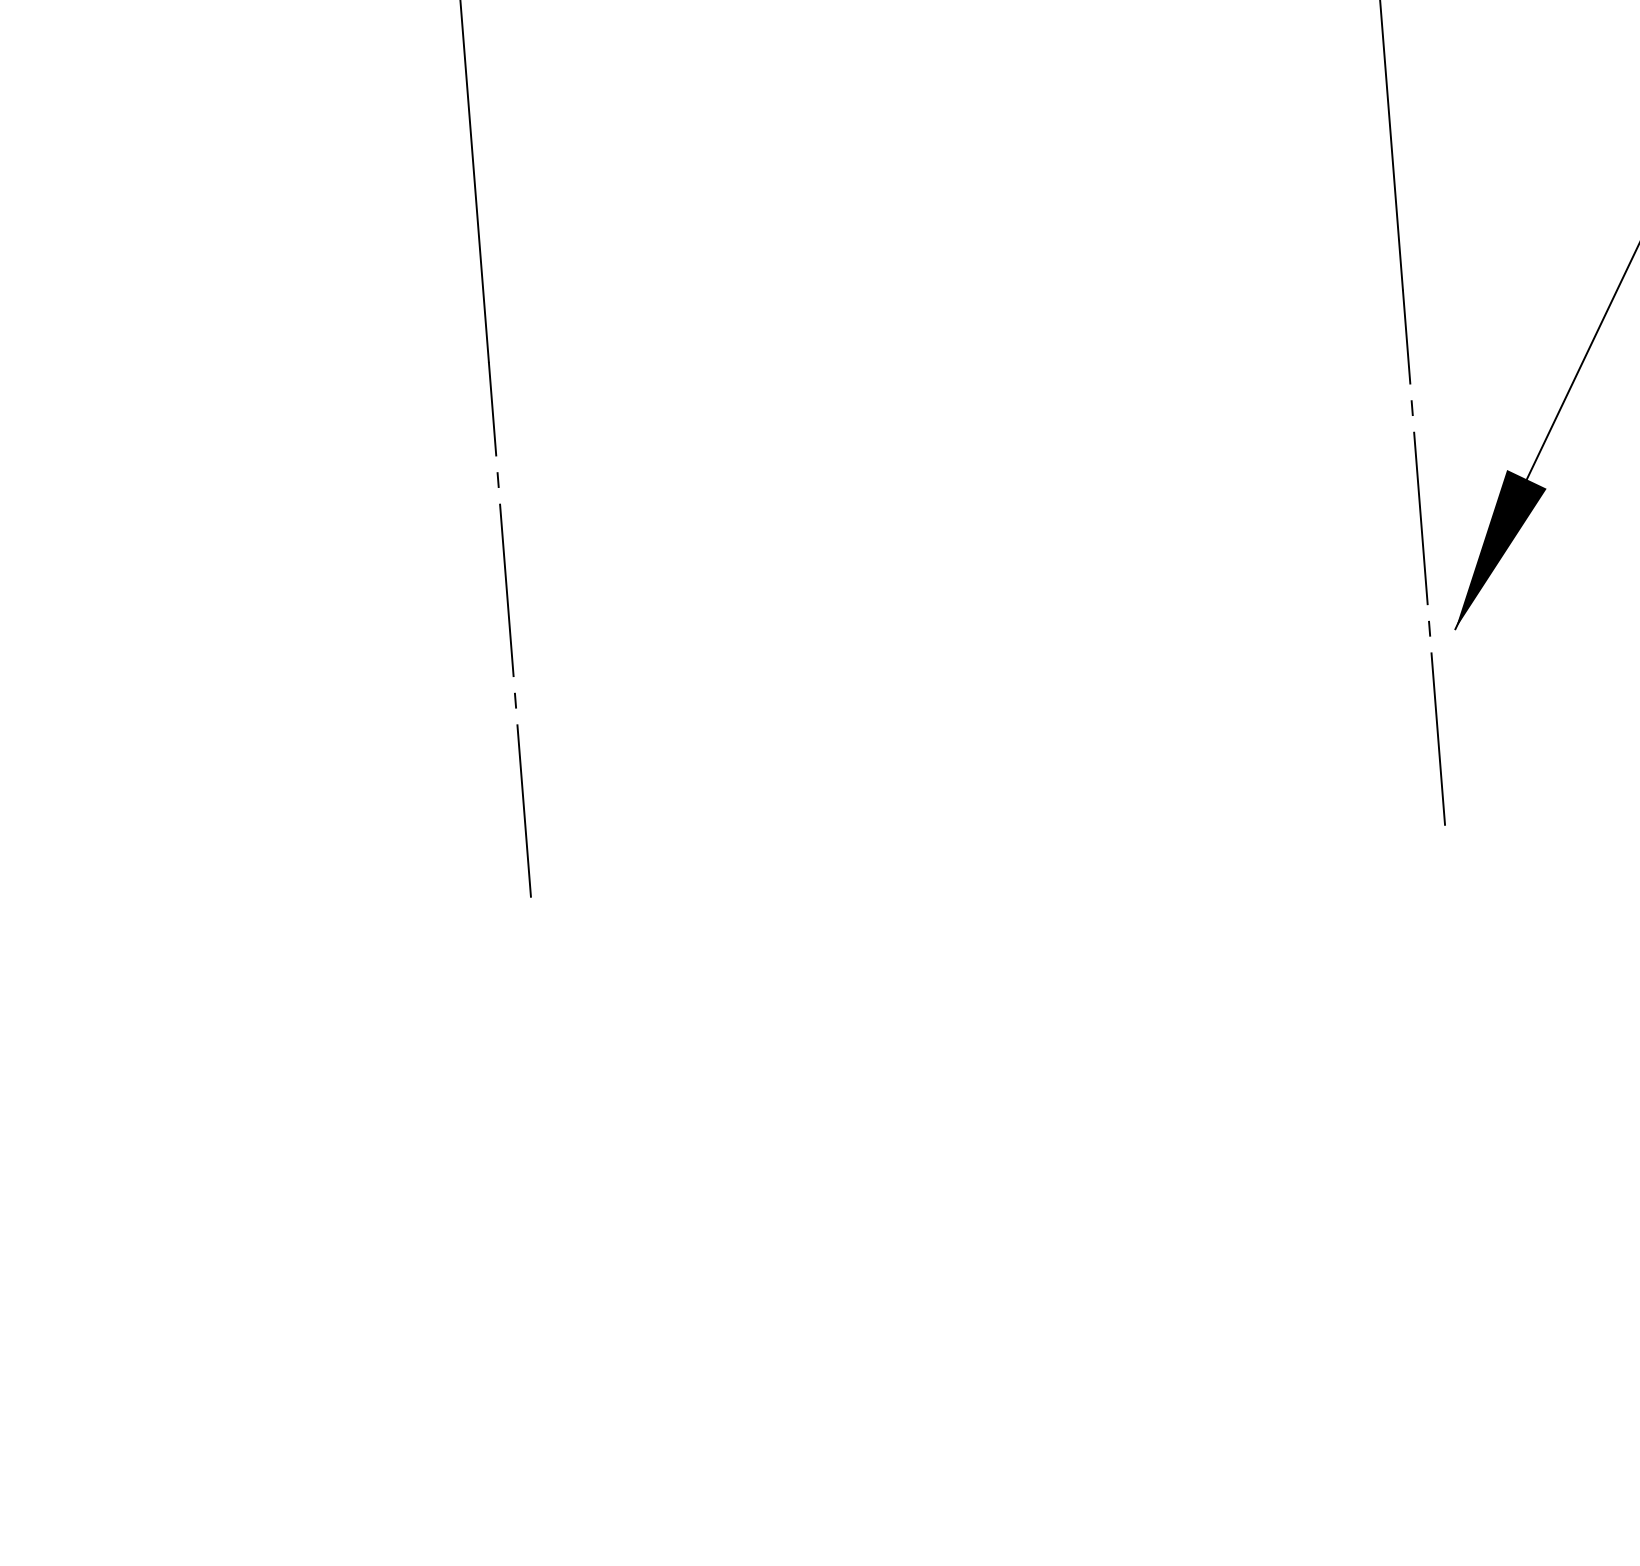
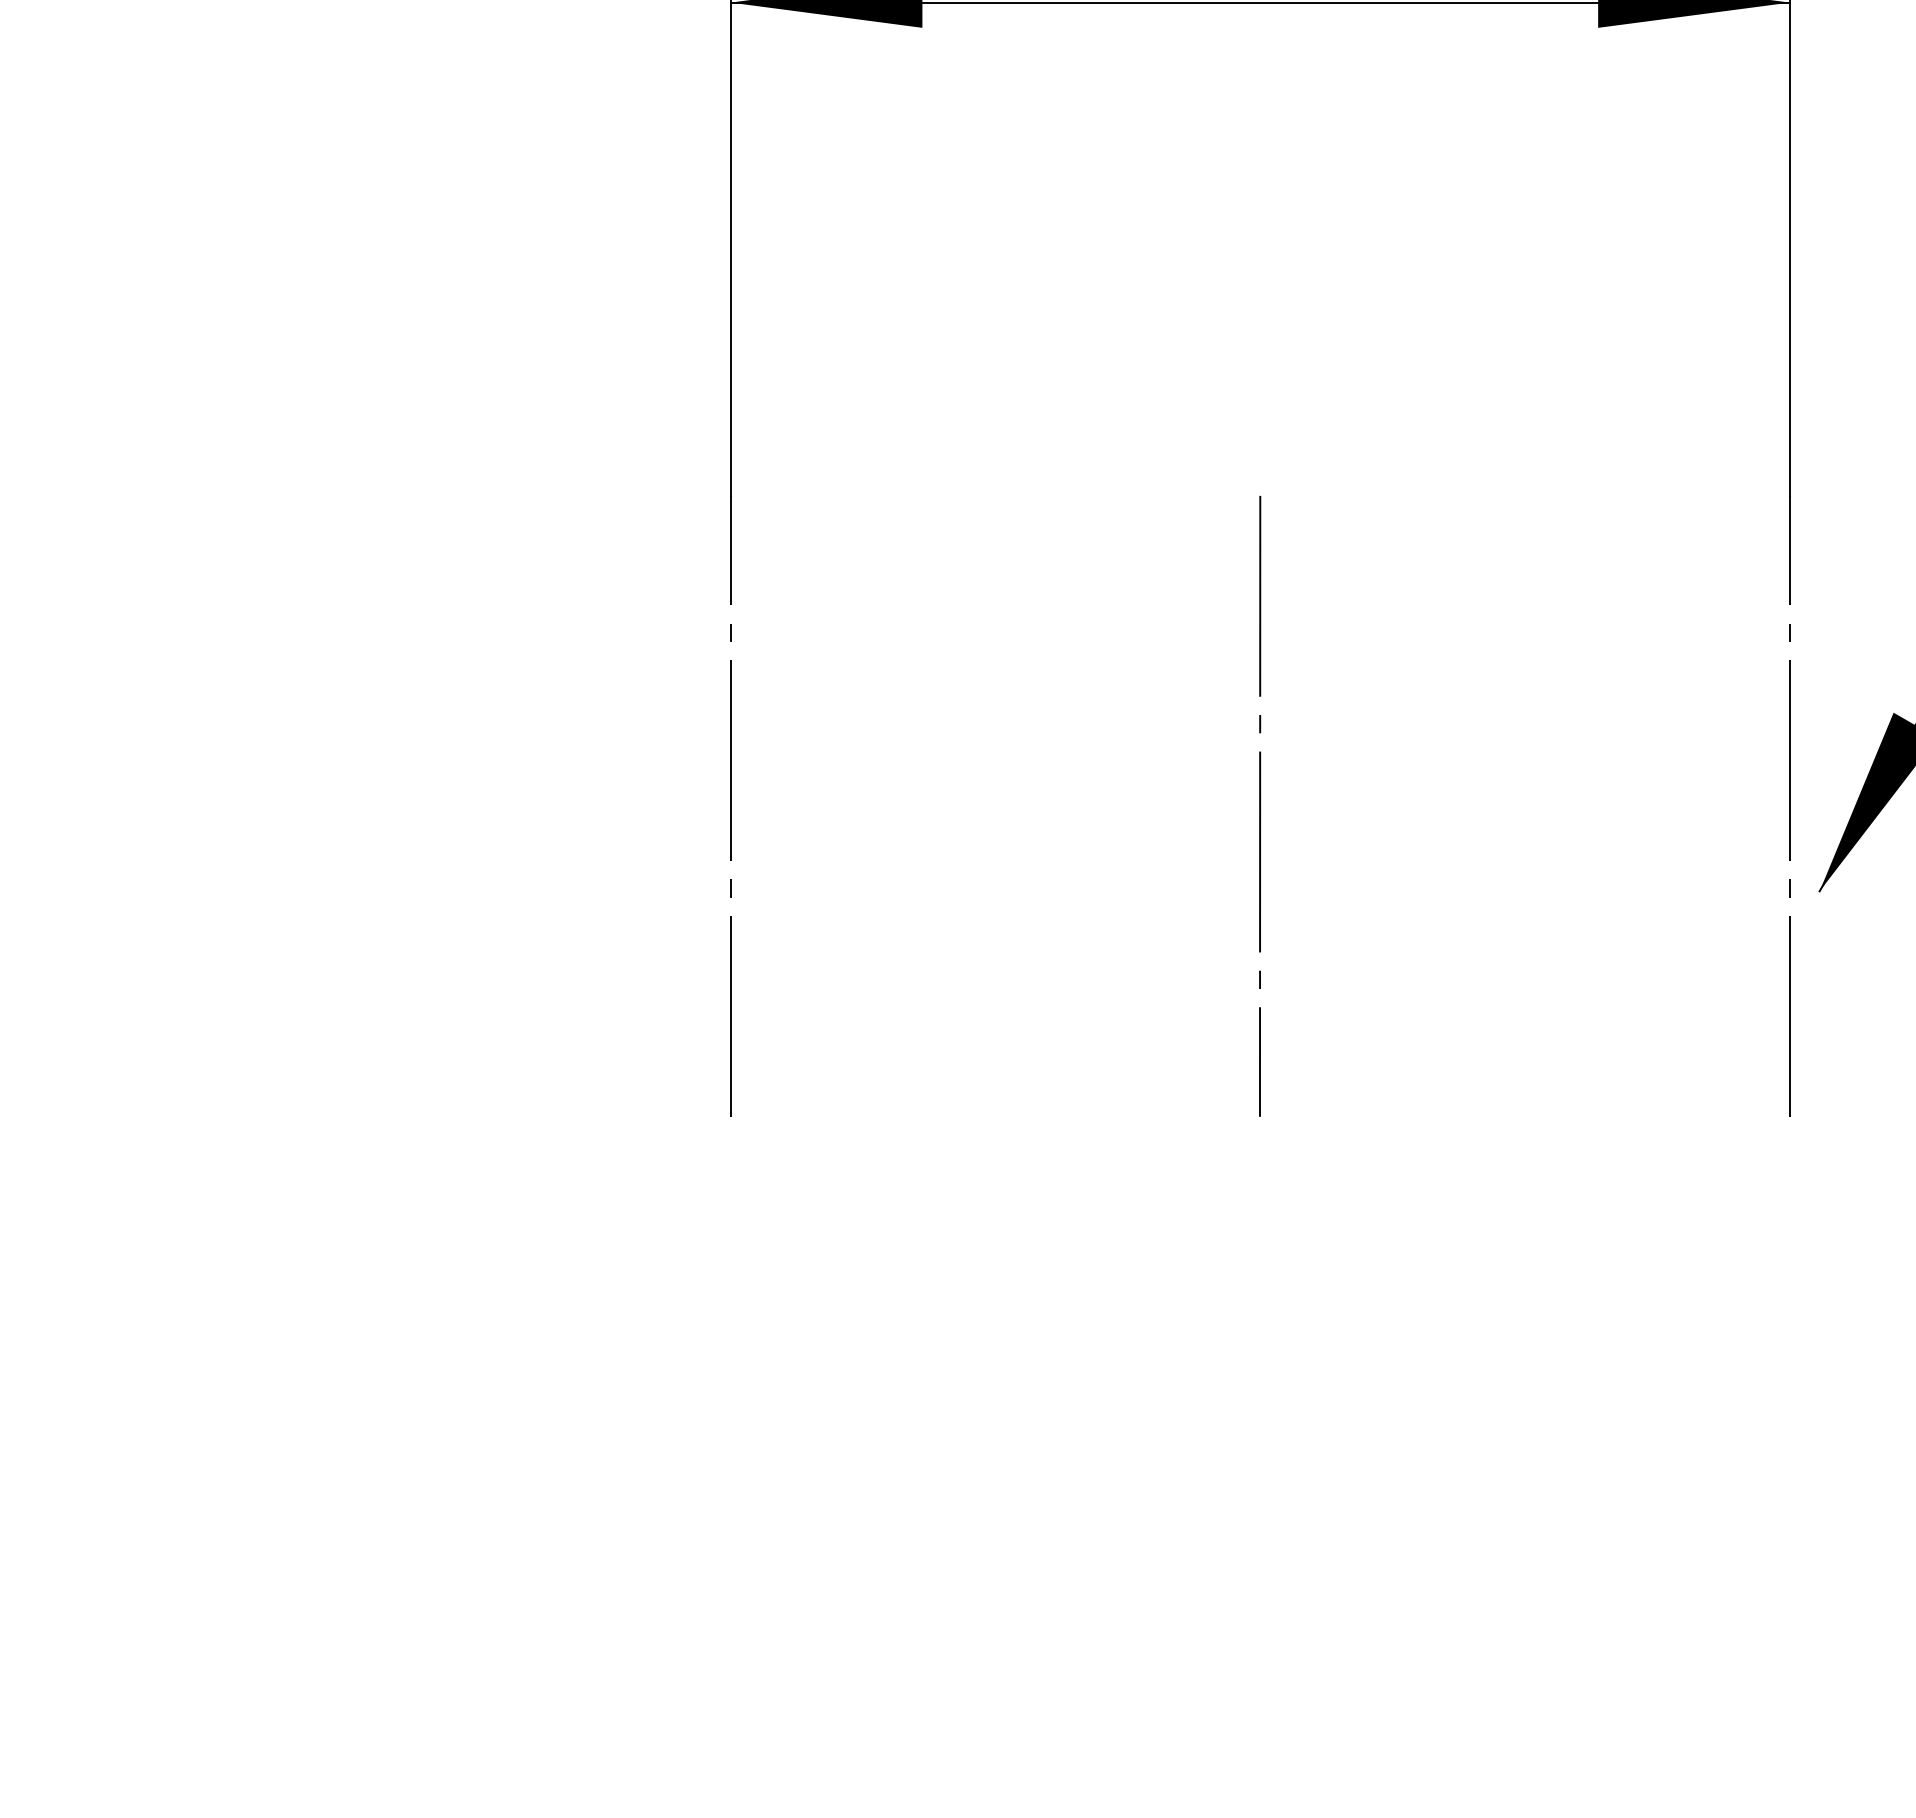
line: (967, 593) -> (1260, 806), added

